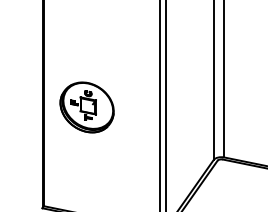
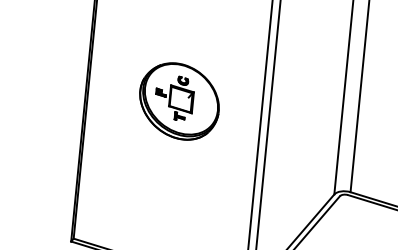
part: (86, 107) -> (178, 101), moved

